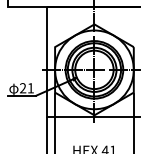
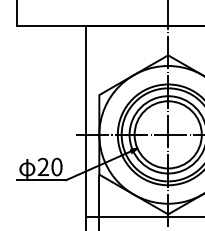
text: (30, 88) -> (56, 167), 21 -> 20

